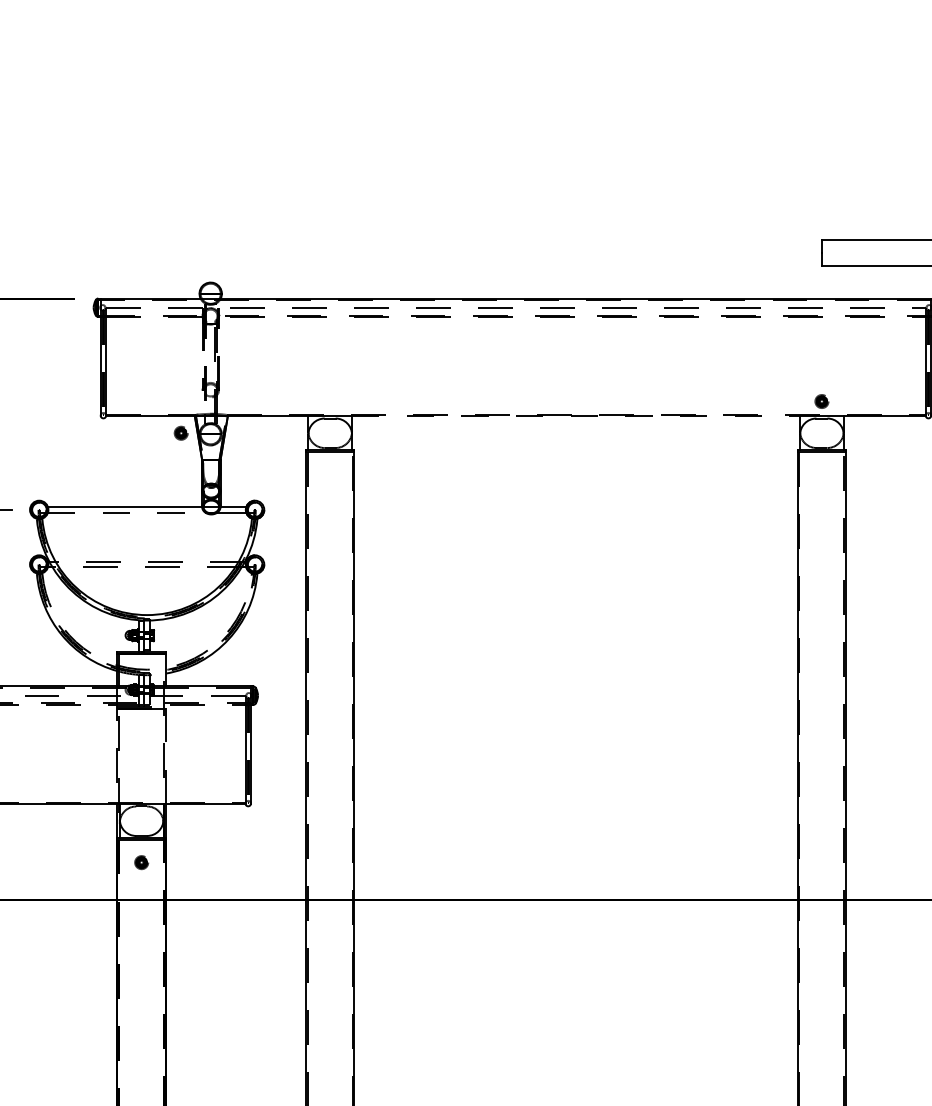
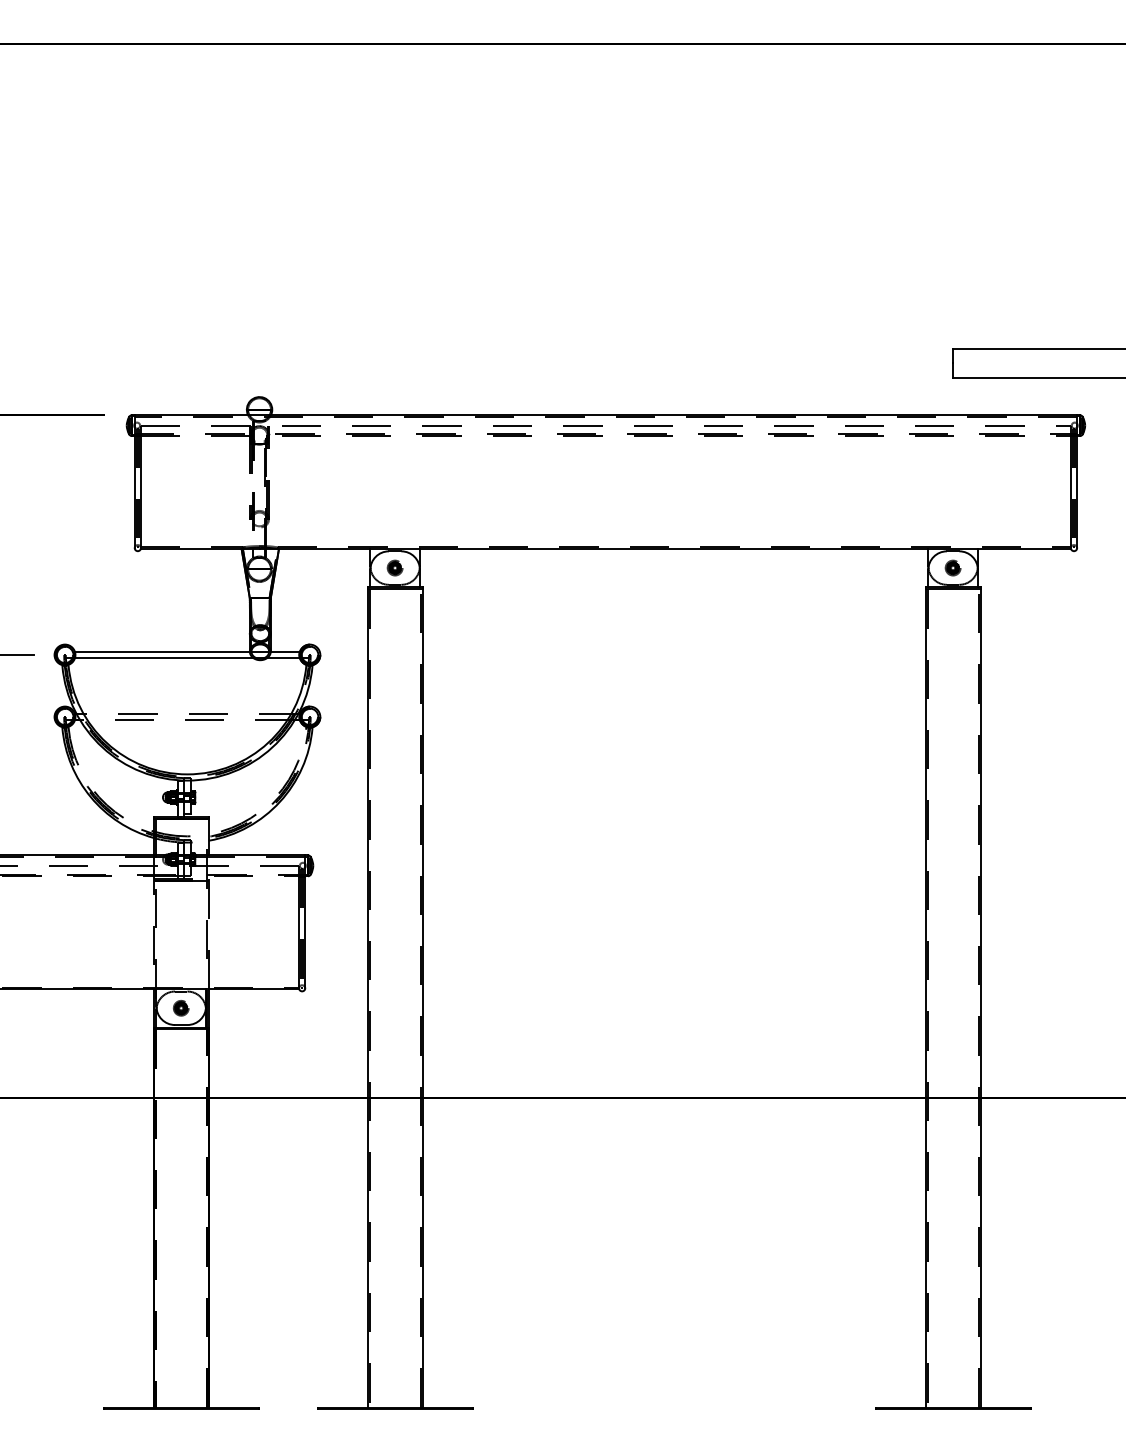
part: (821, 401) -> (952, 567), moved
line: (576, 416) -> (674, 548), dashed -> solid
part: (180, 432) -> (394, 567), moved
line: (126, 512) -> (164, 658), dashed -> solid
part: (141, 862) -> (181, 1008), moved

